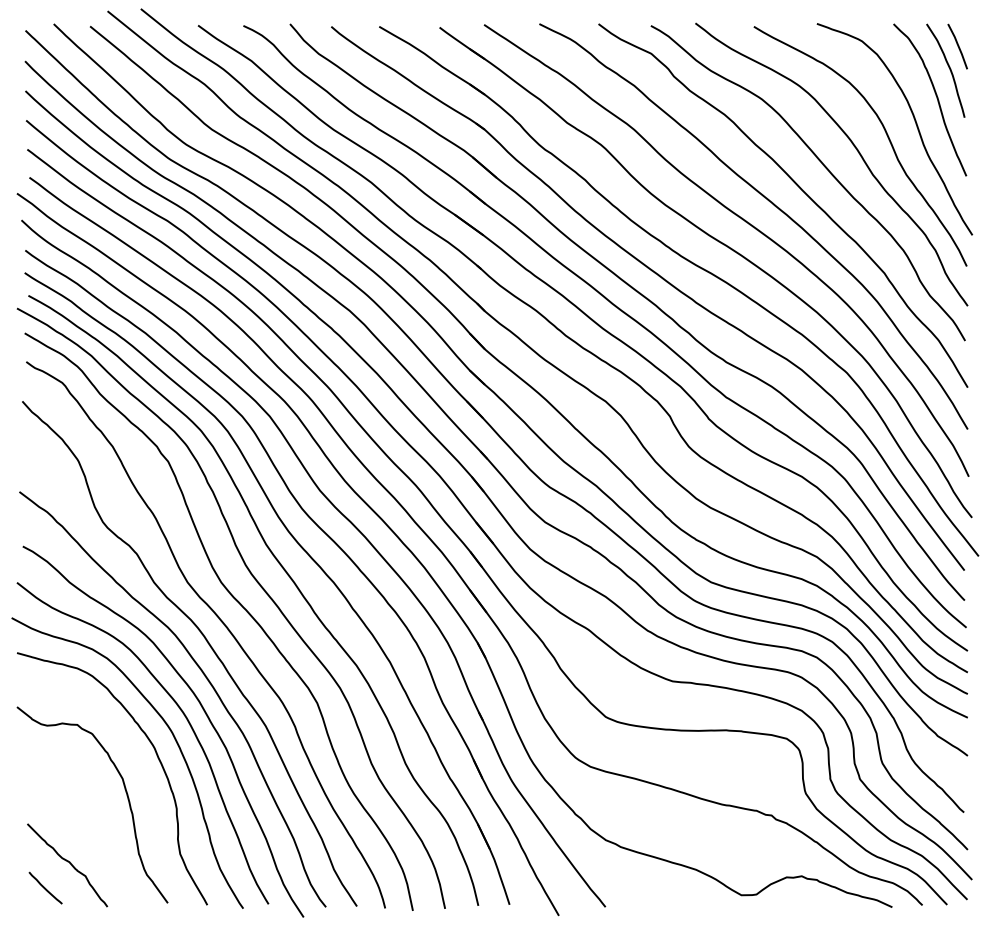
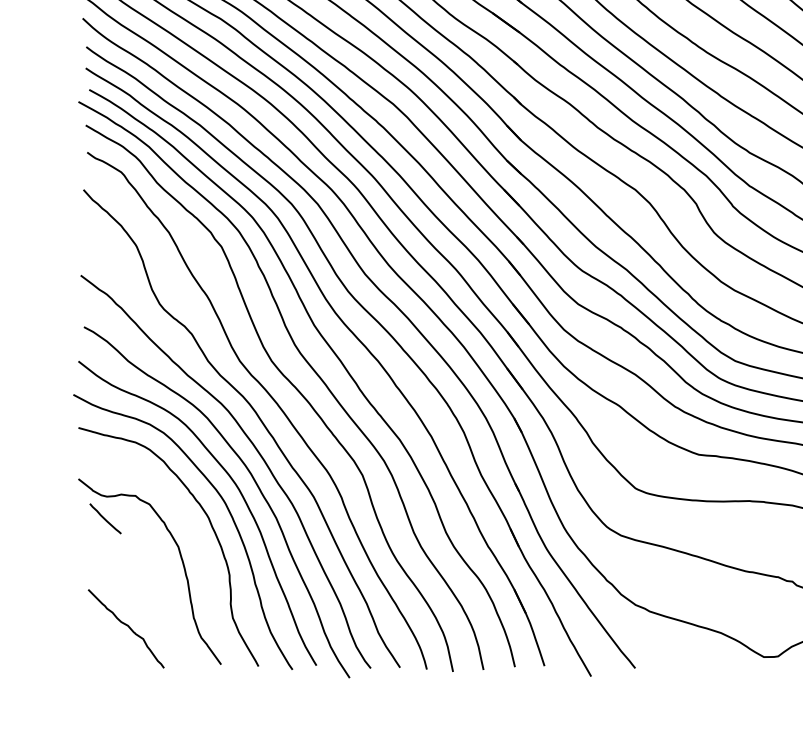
line: (45, 887) -> (105, 518), moved

